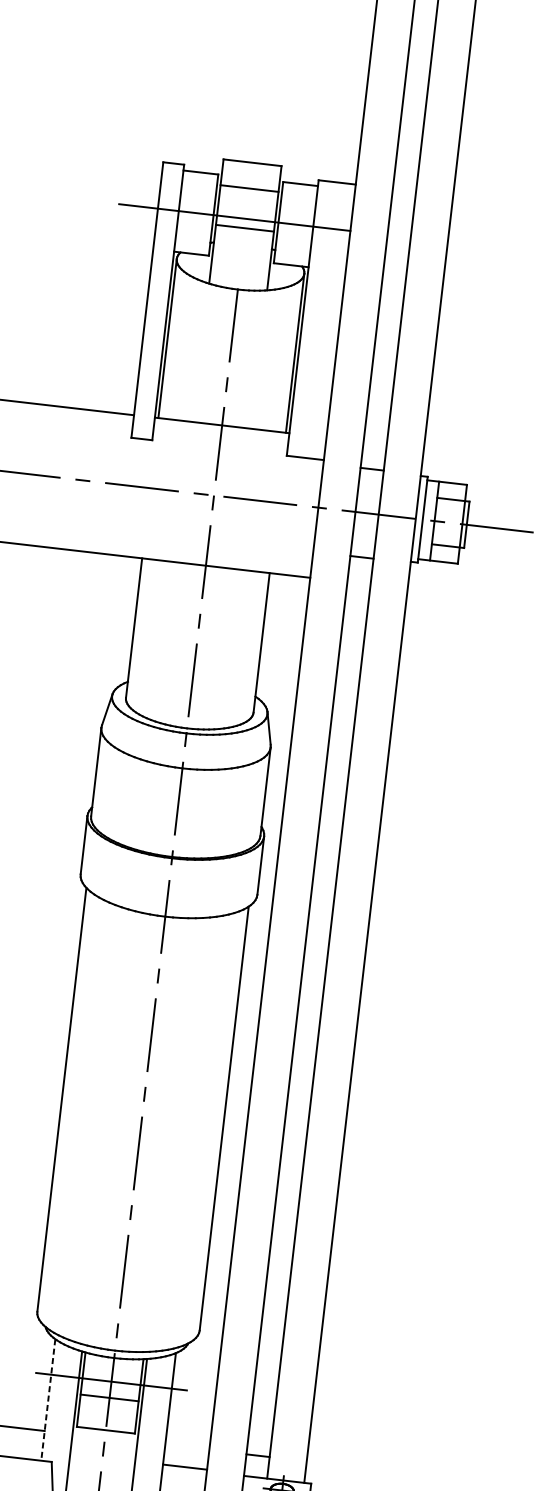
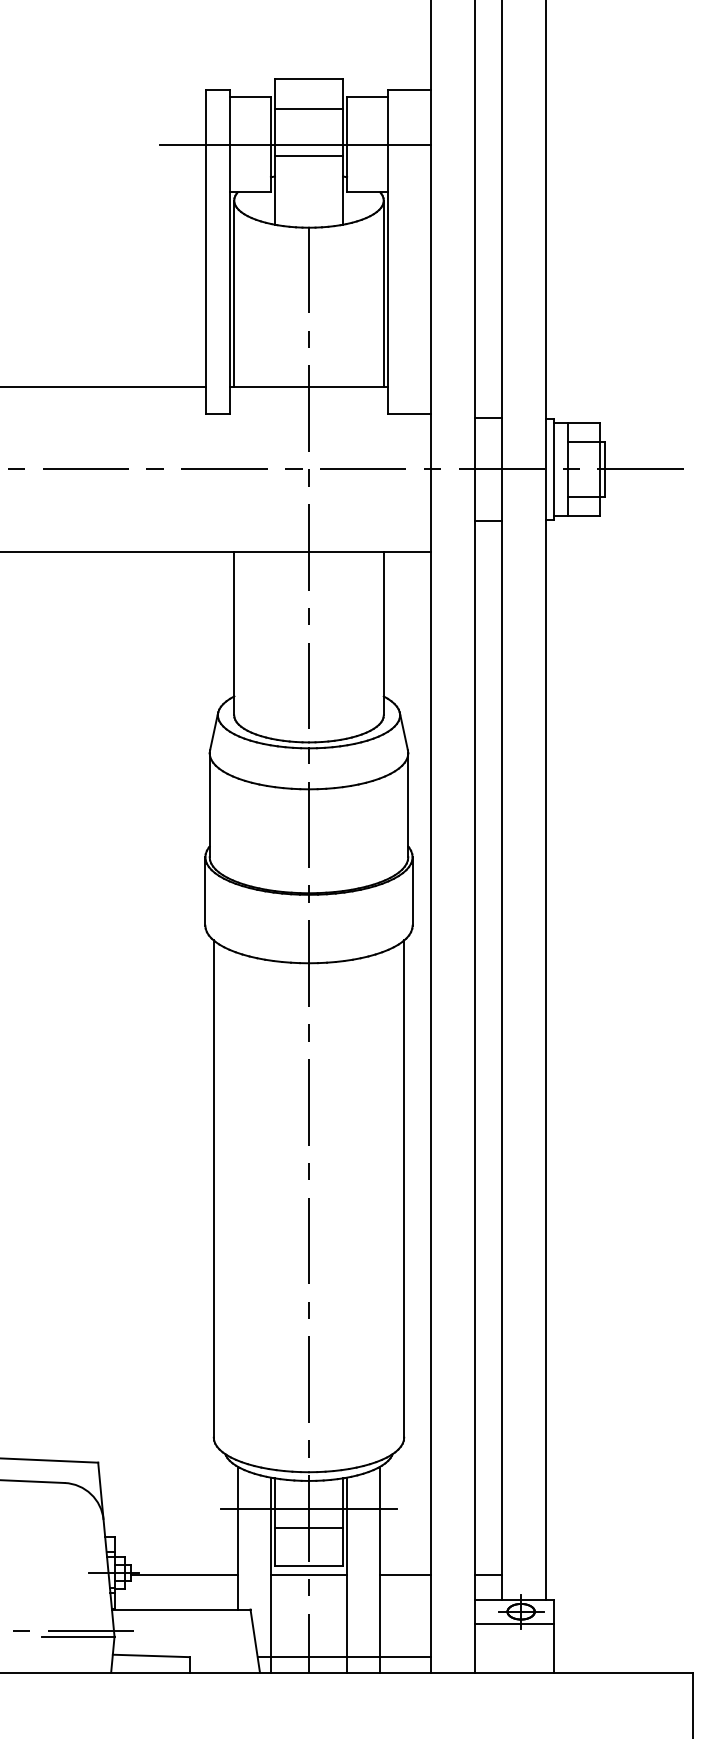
line: (48, 1400) -> (238, 1538), dashed -> solid
line: (104, 1437) -> (308, 1574), added
line: (185, 1466) -> (405, 1574), moved

